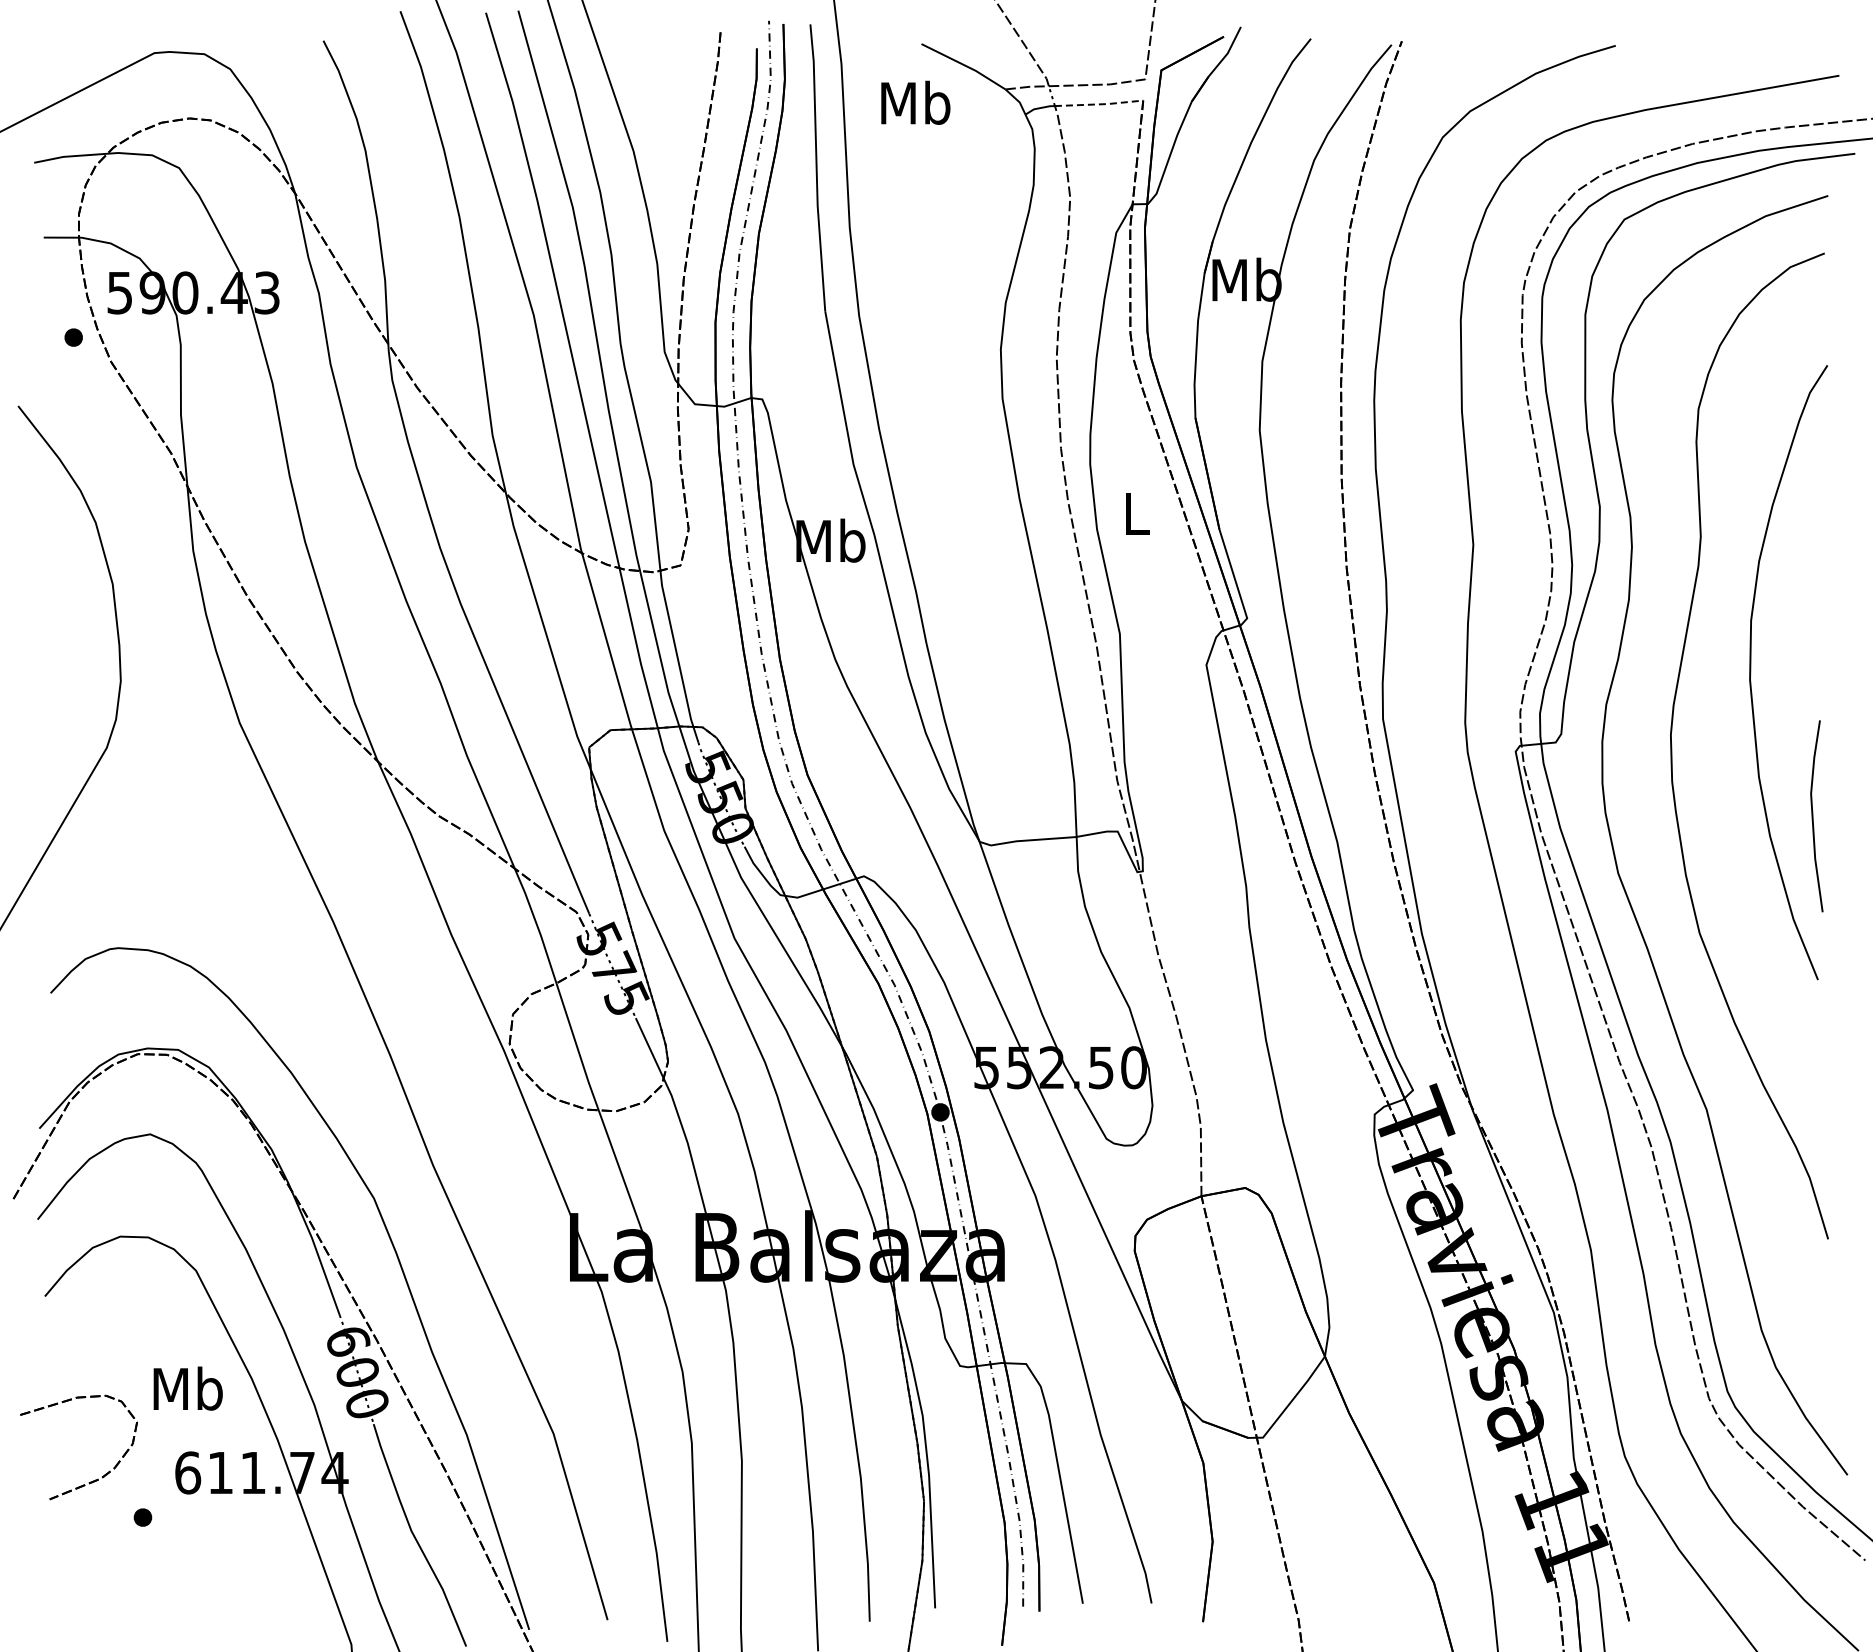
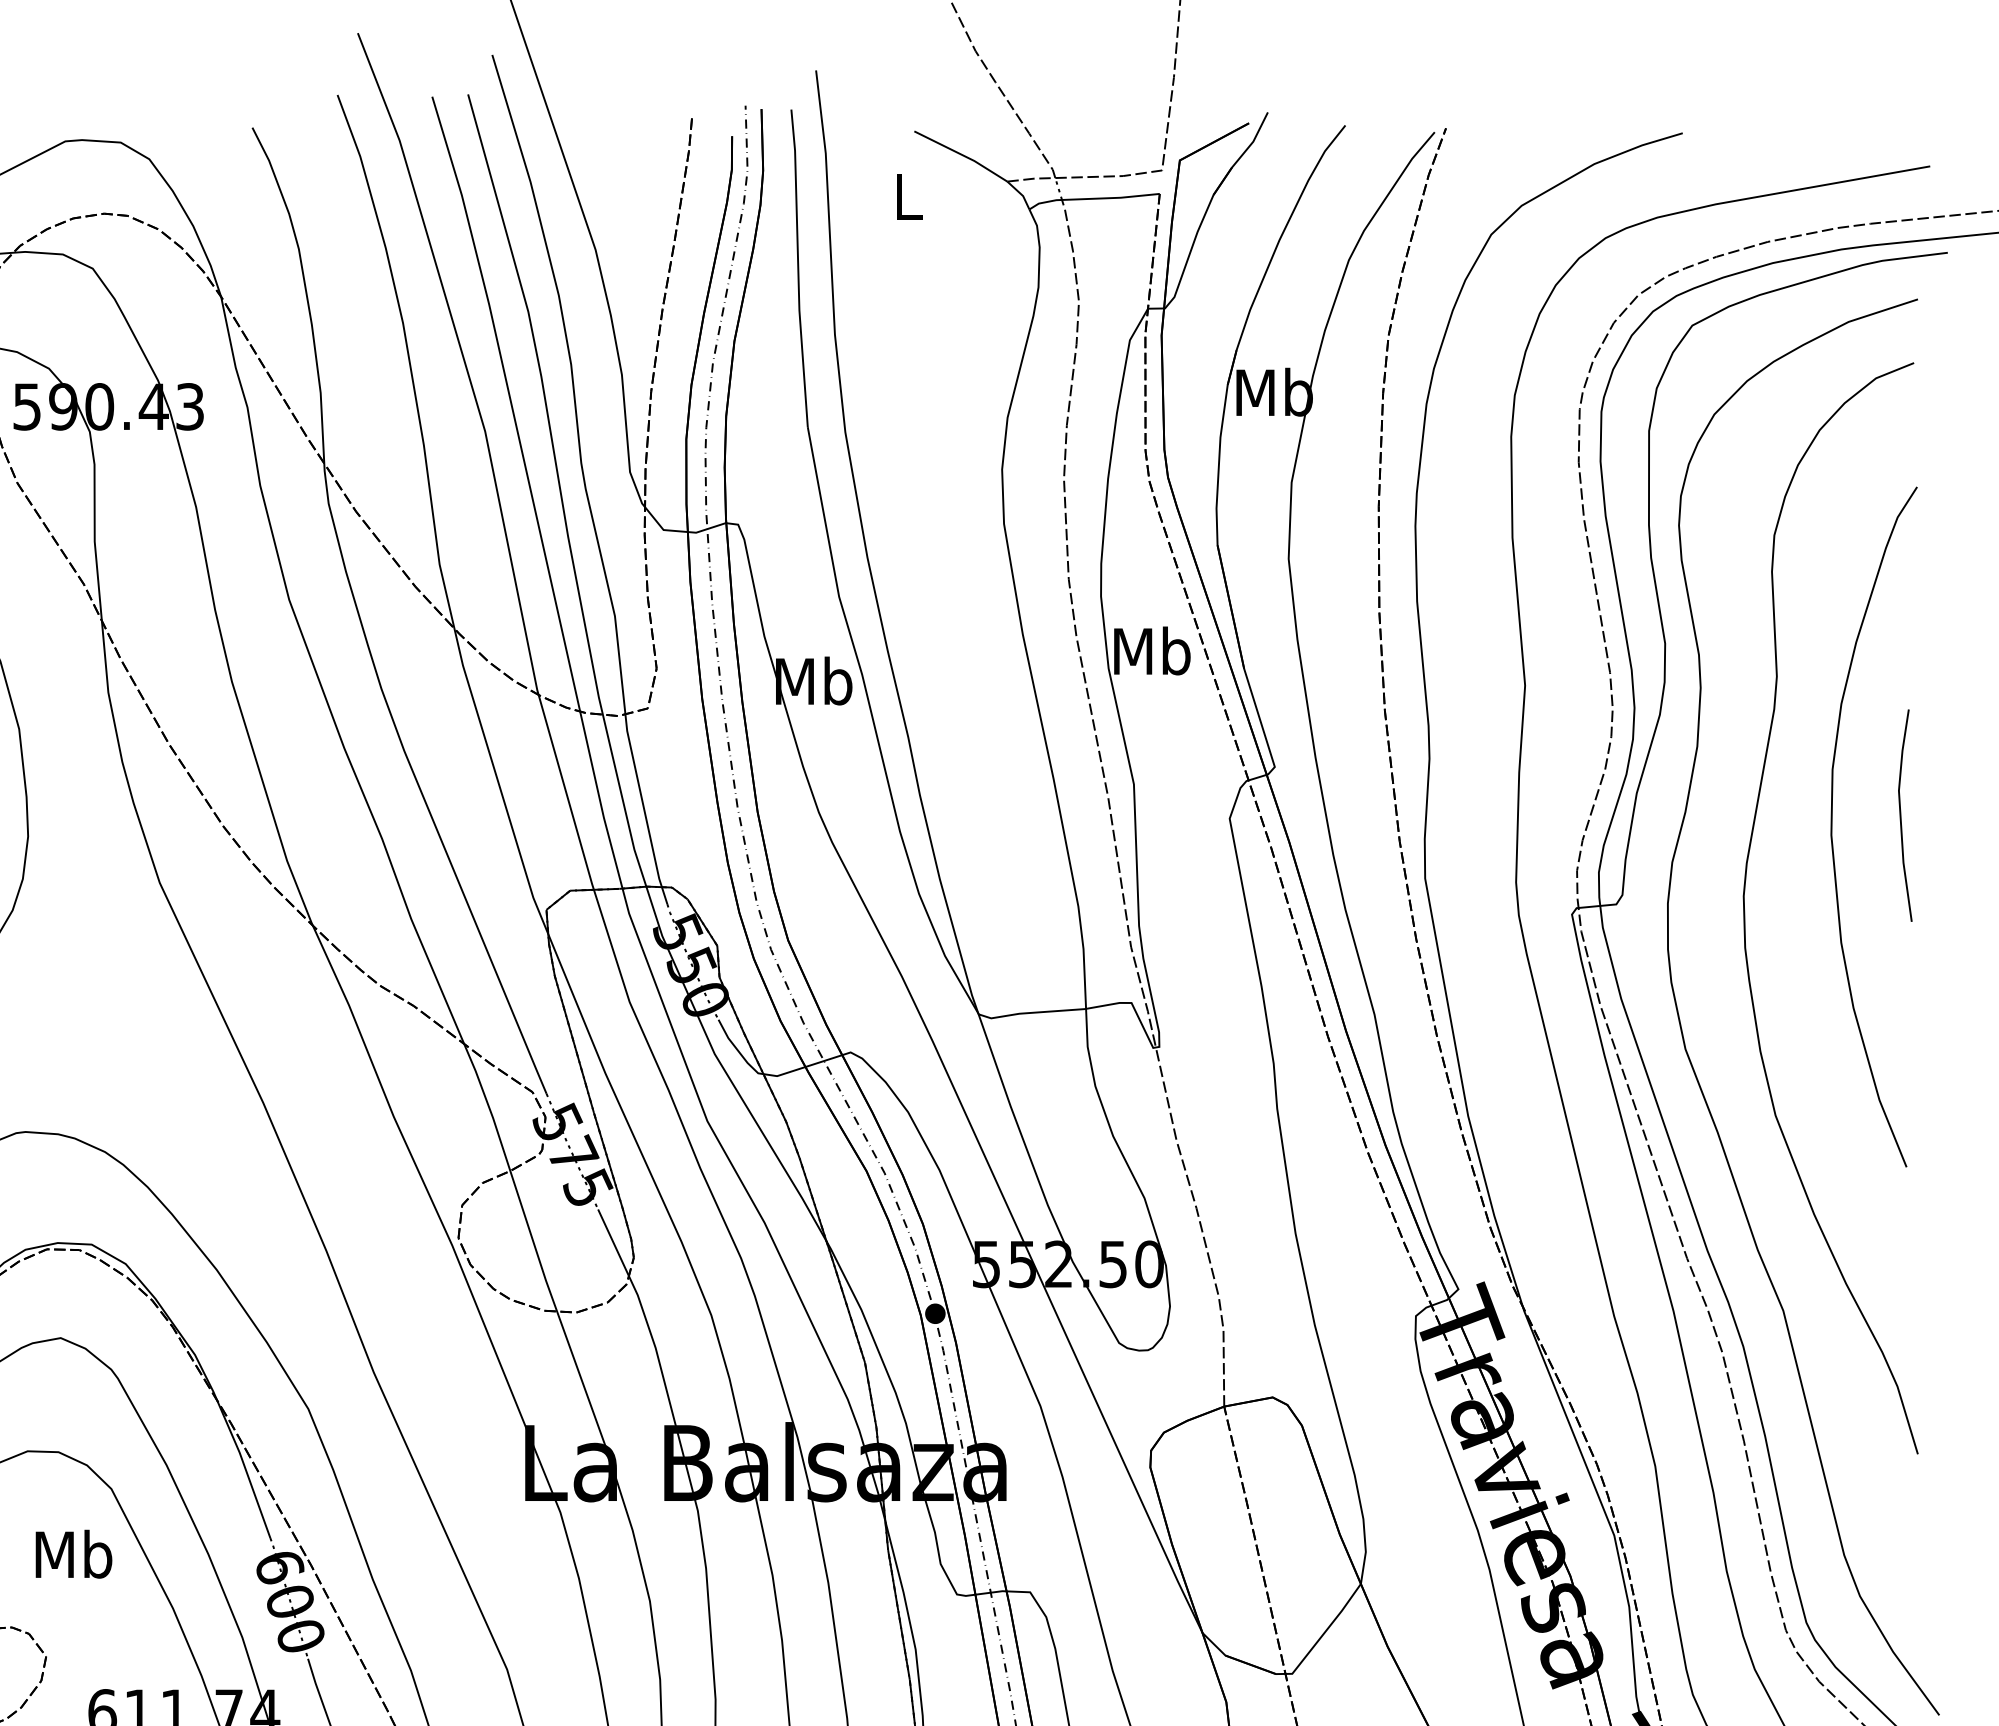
text: (915, 102) -> (907, 196), Mb -> L
line: (1100, 104) -> (1112, 198), dashed -> solid
text: (1136, 513) -> (1152, 650), L -> Mb
line: (1813, 816) -> (1901, 815), moved
text: (187, 1388) -> (73, 1554), moved

